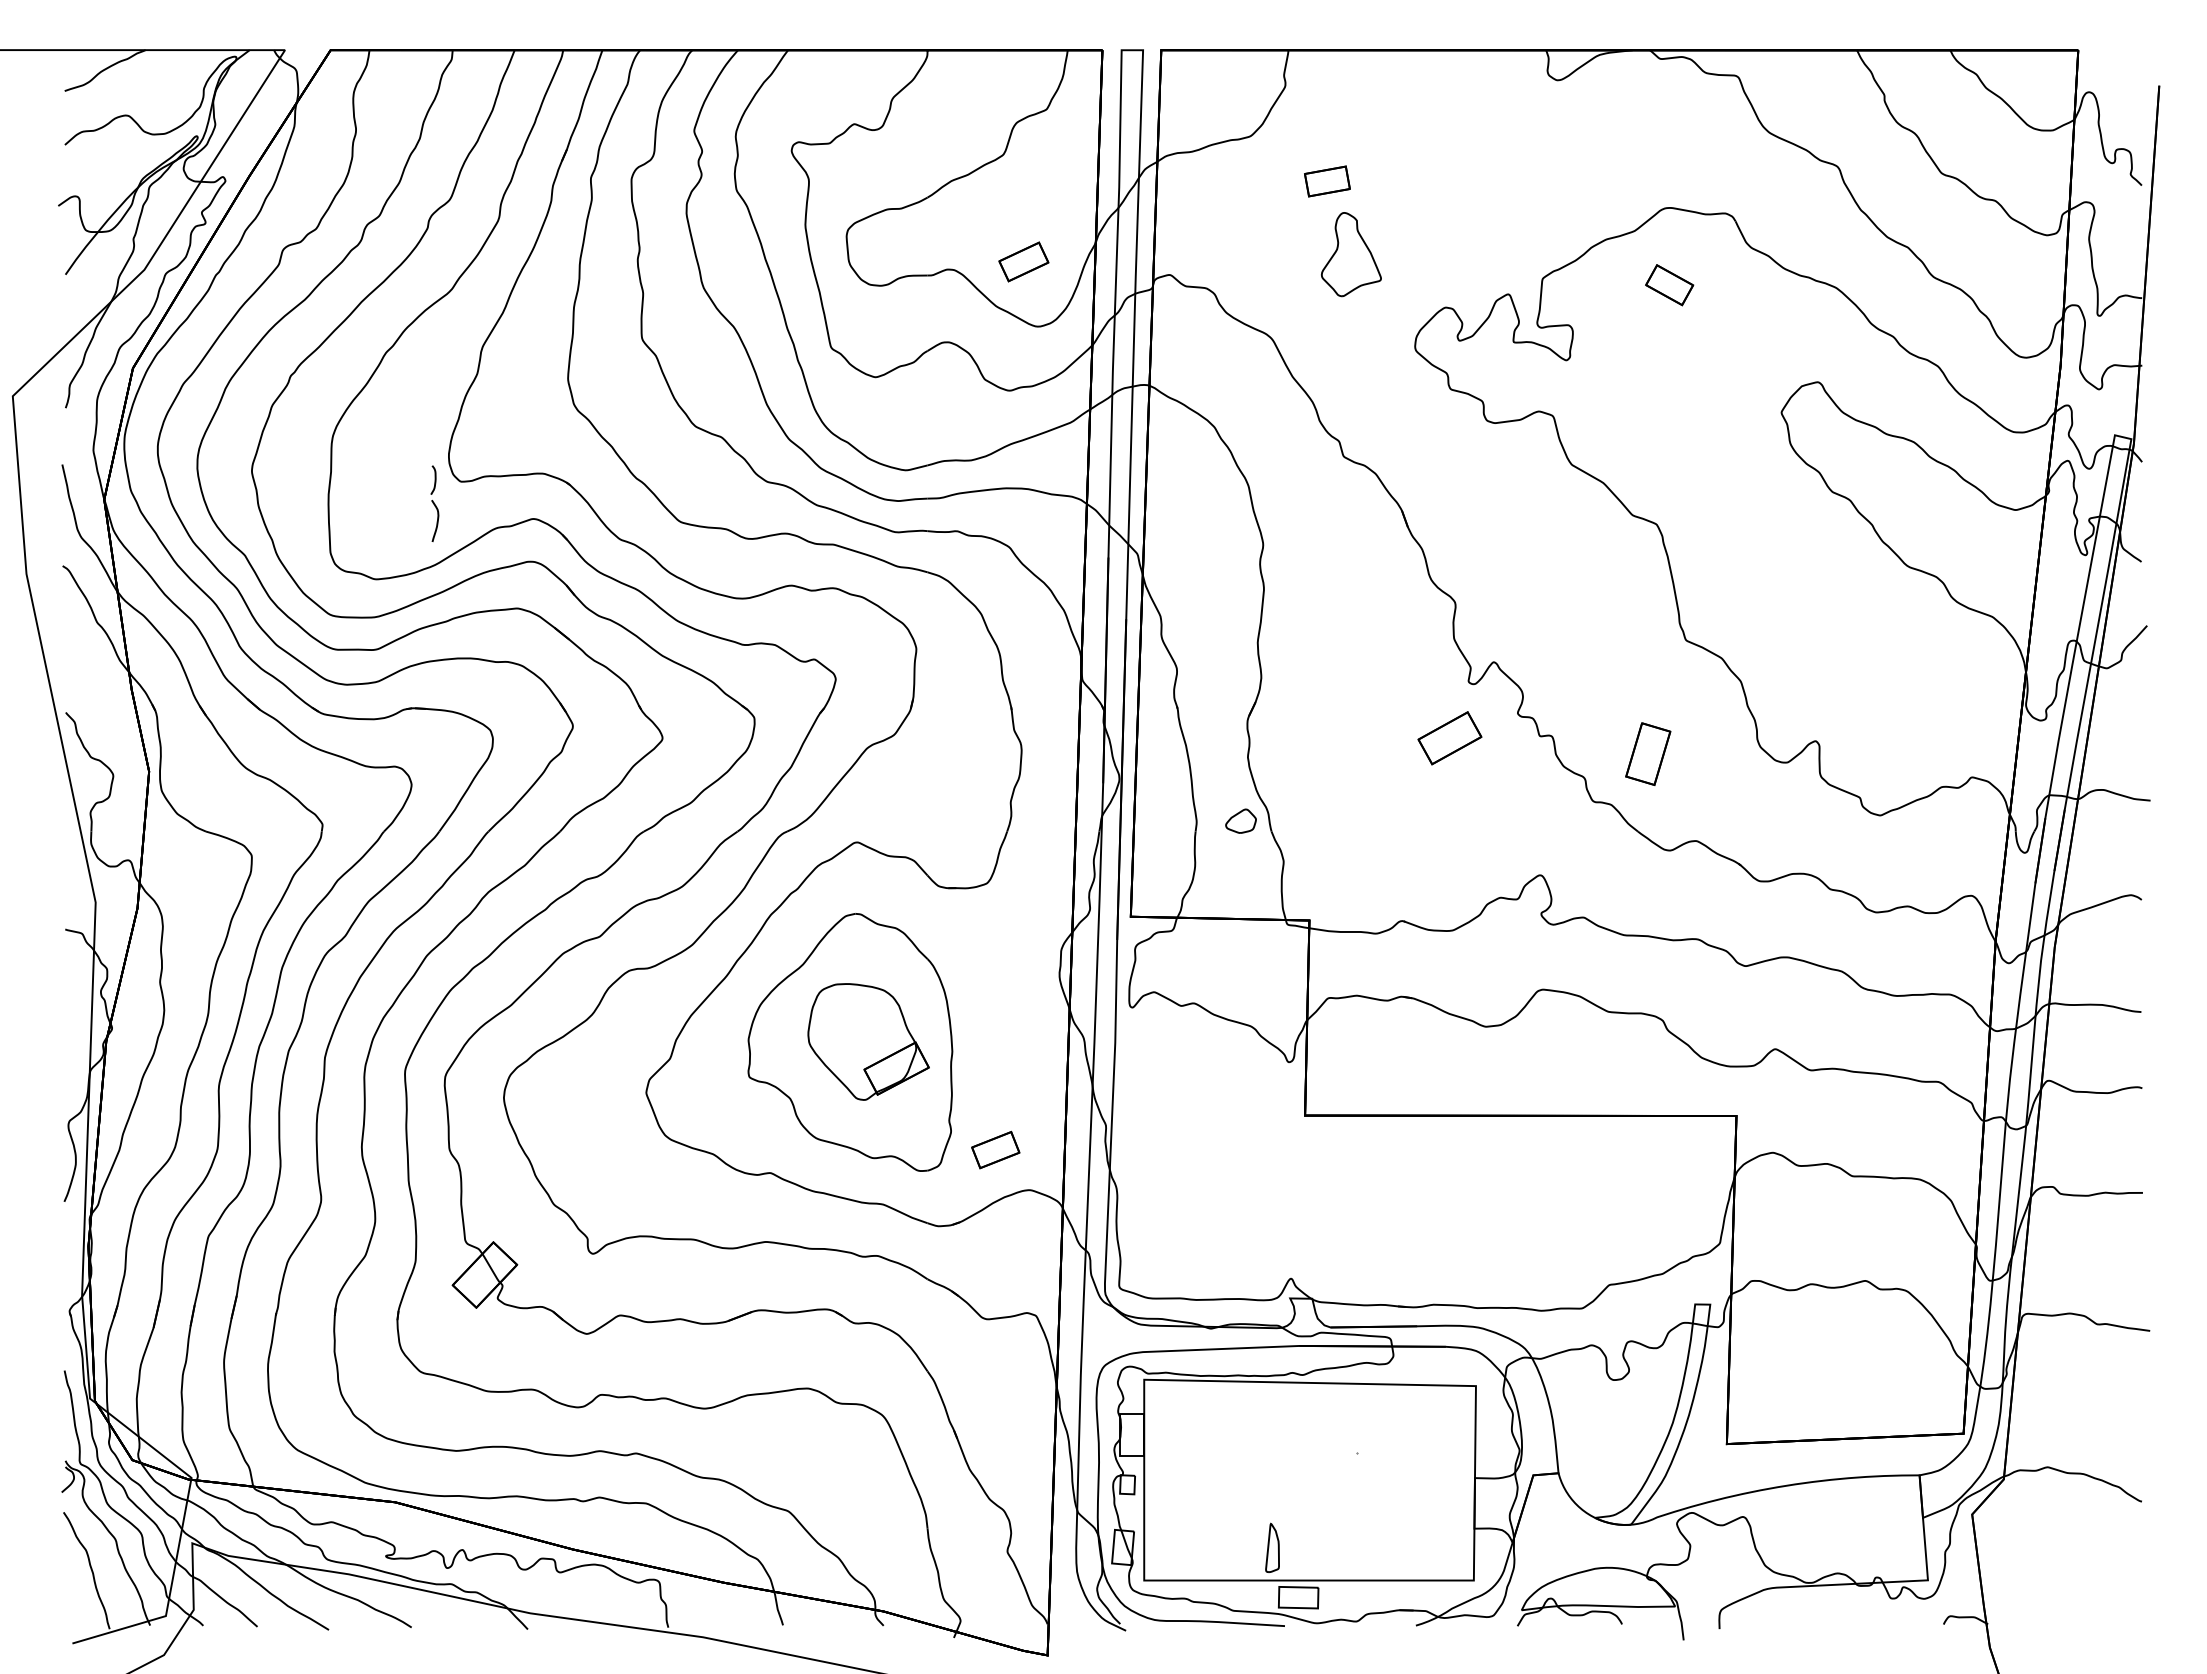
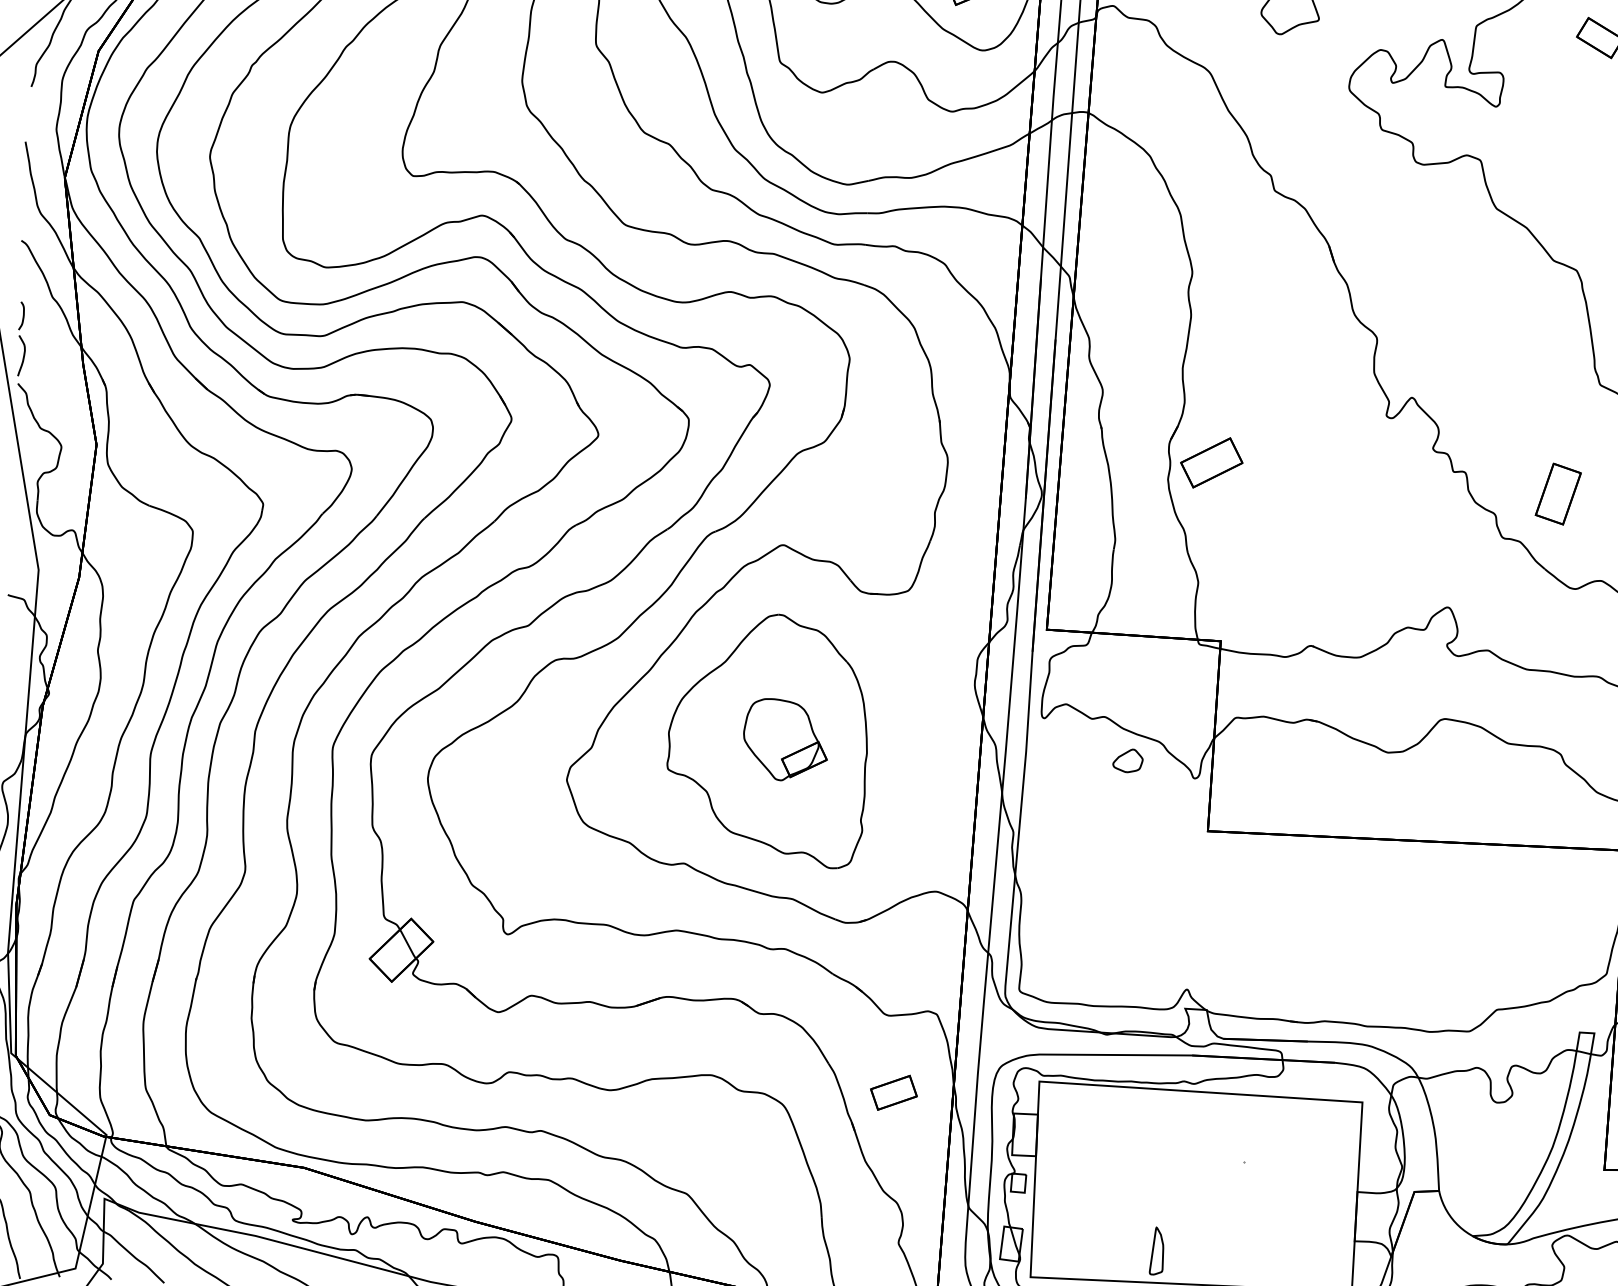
part: (434, 503) -> (21, 338), moved
part: (1449, 738) -> (1211, 463), moved
part: (1240, 820) -> (1127, 760), moved
part: (868, 1041) -> (785, 739), size x0.71
part: (995, 1149) -> (893, 1092), moved

